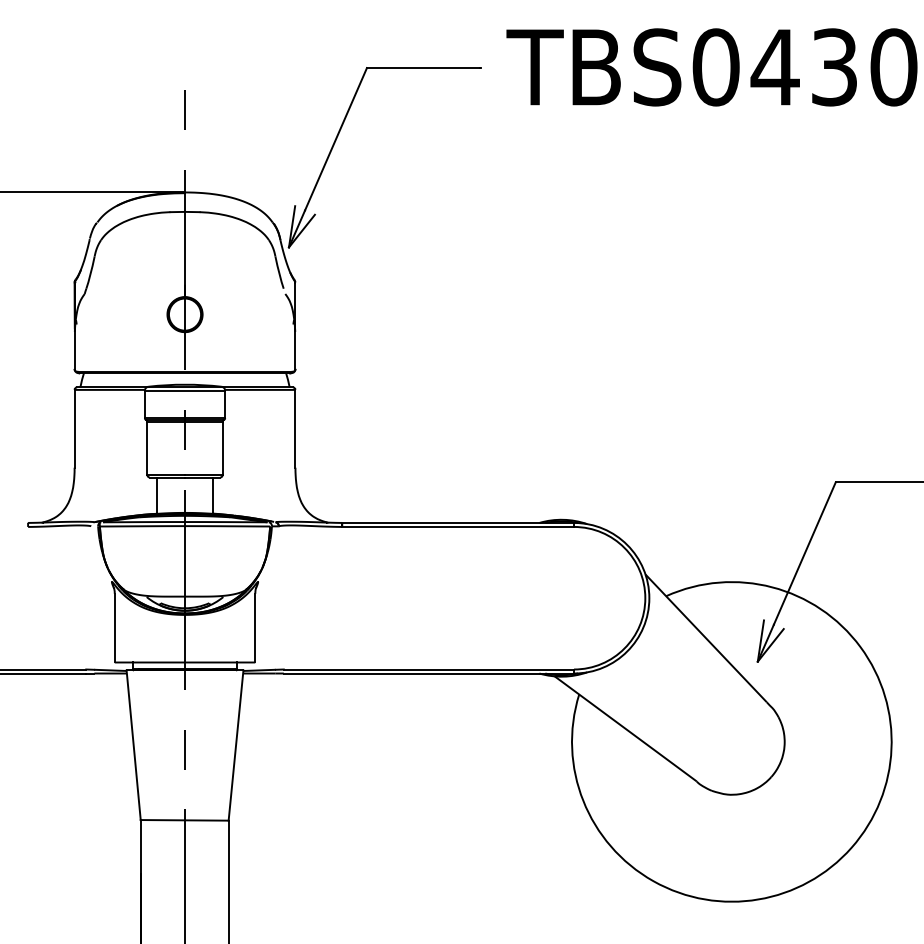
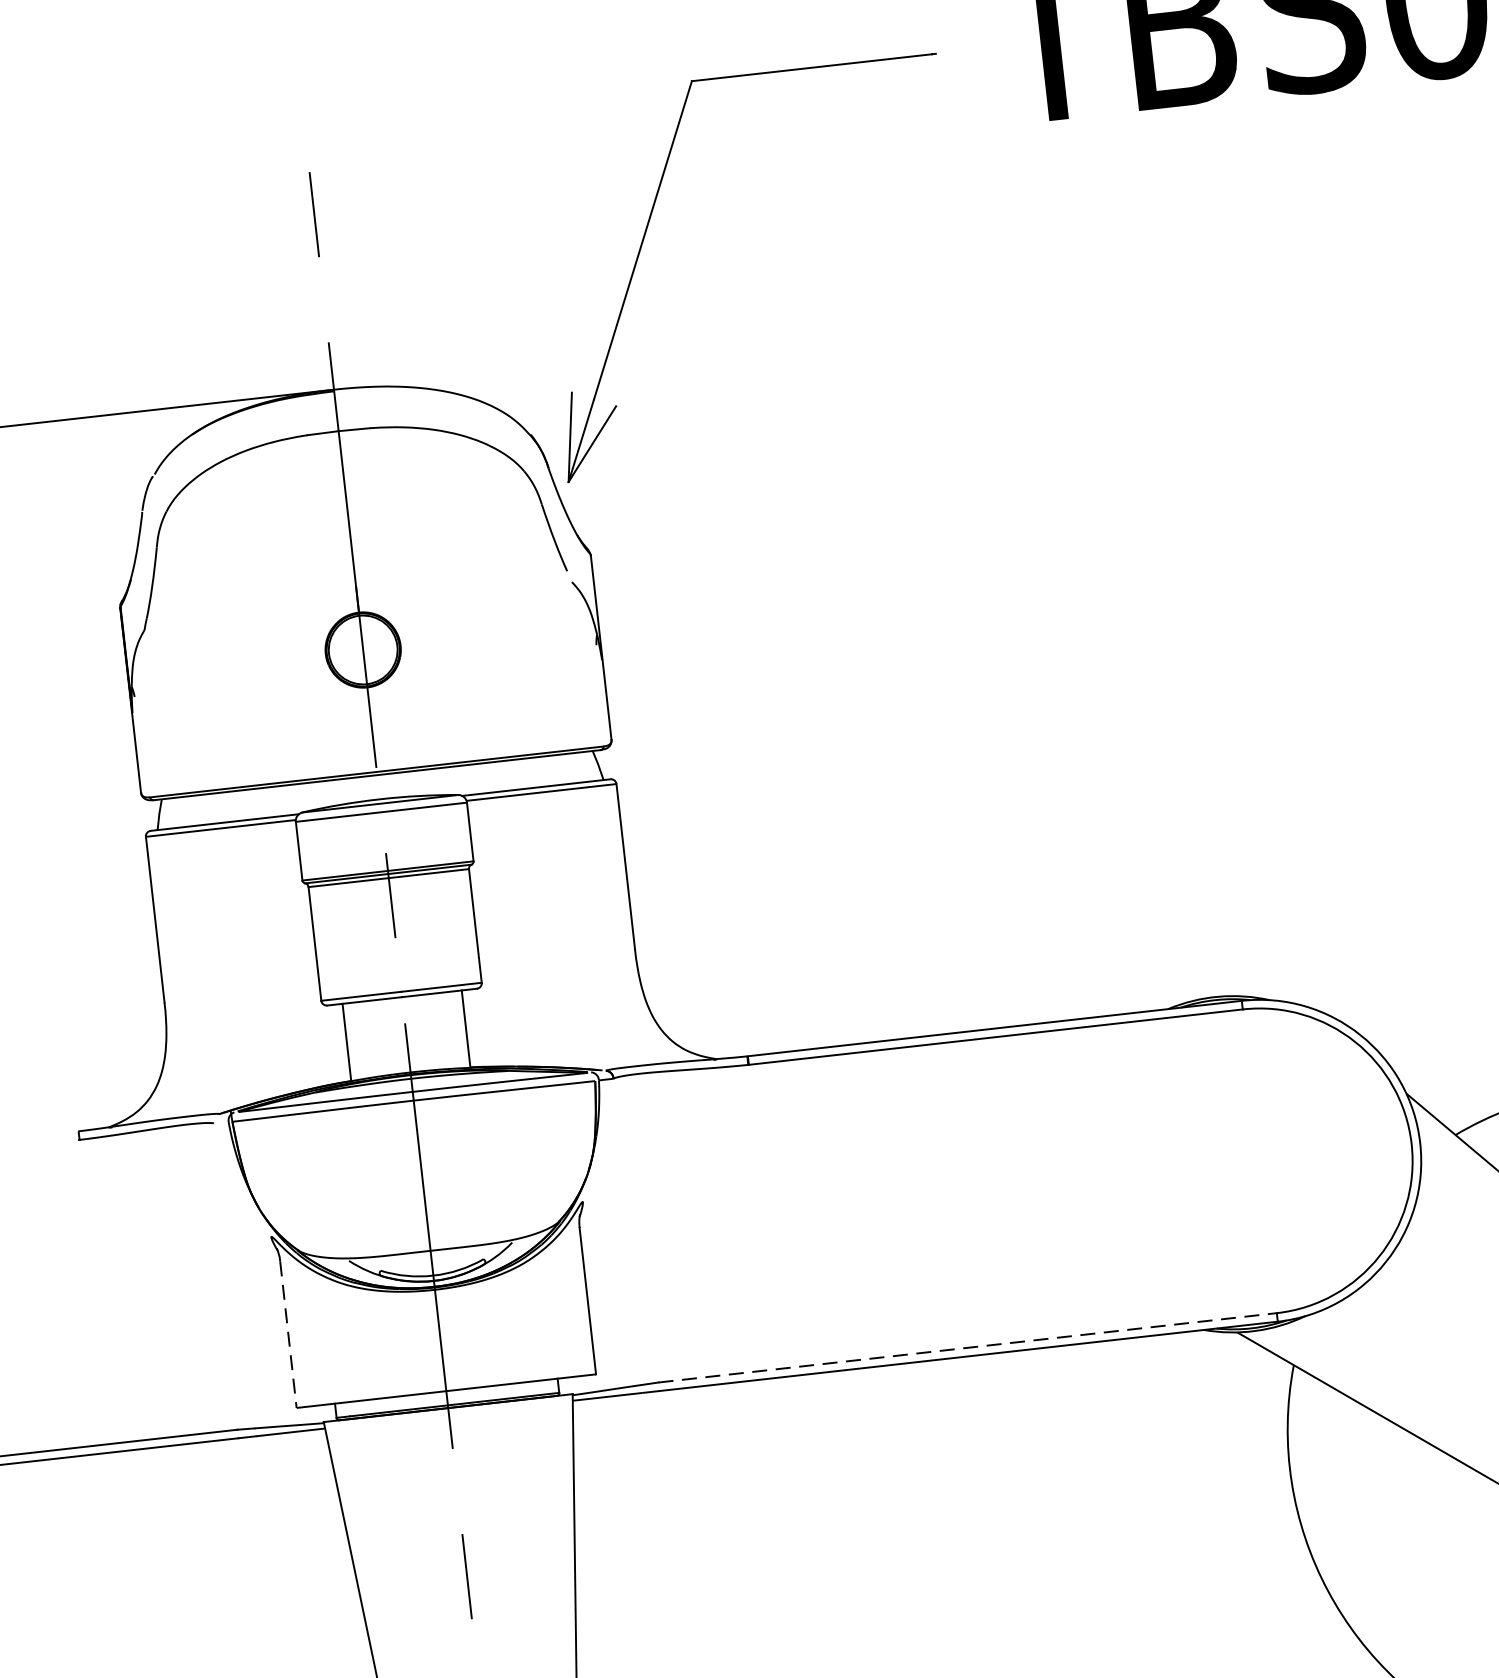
line: (114, 628) -> (287, 1335), solid -> dashed
line: (429, 669) -> (968, 1347), solid -> dashed

